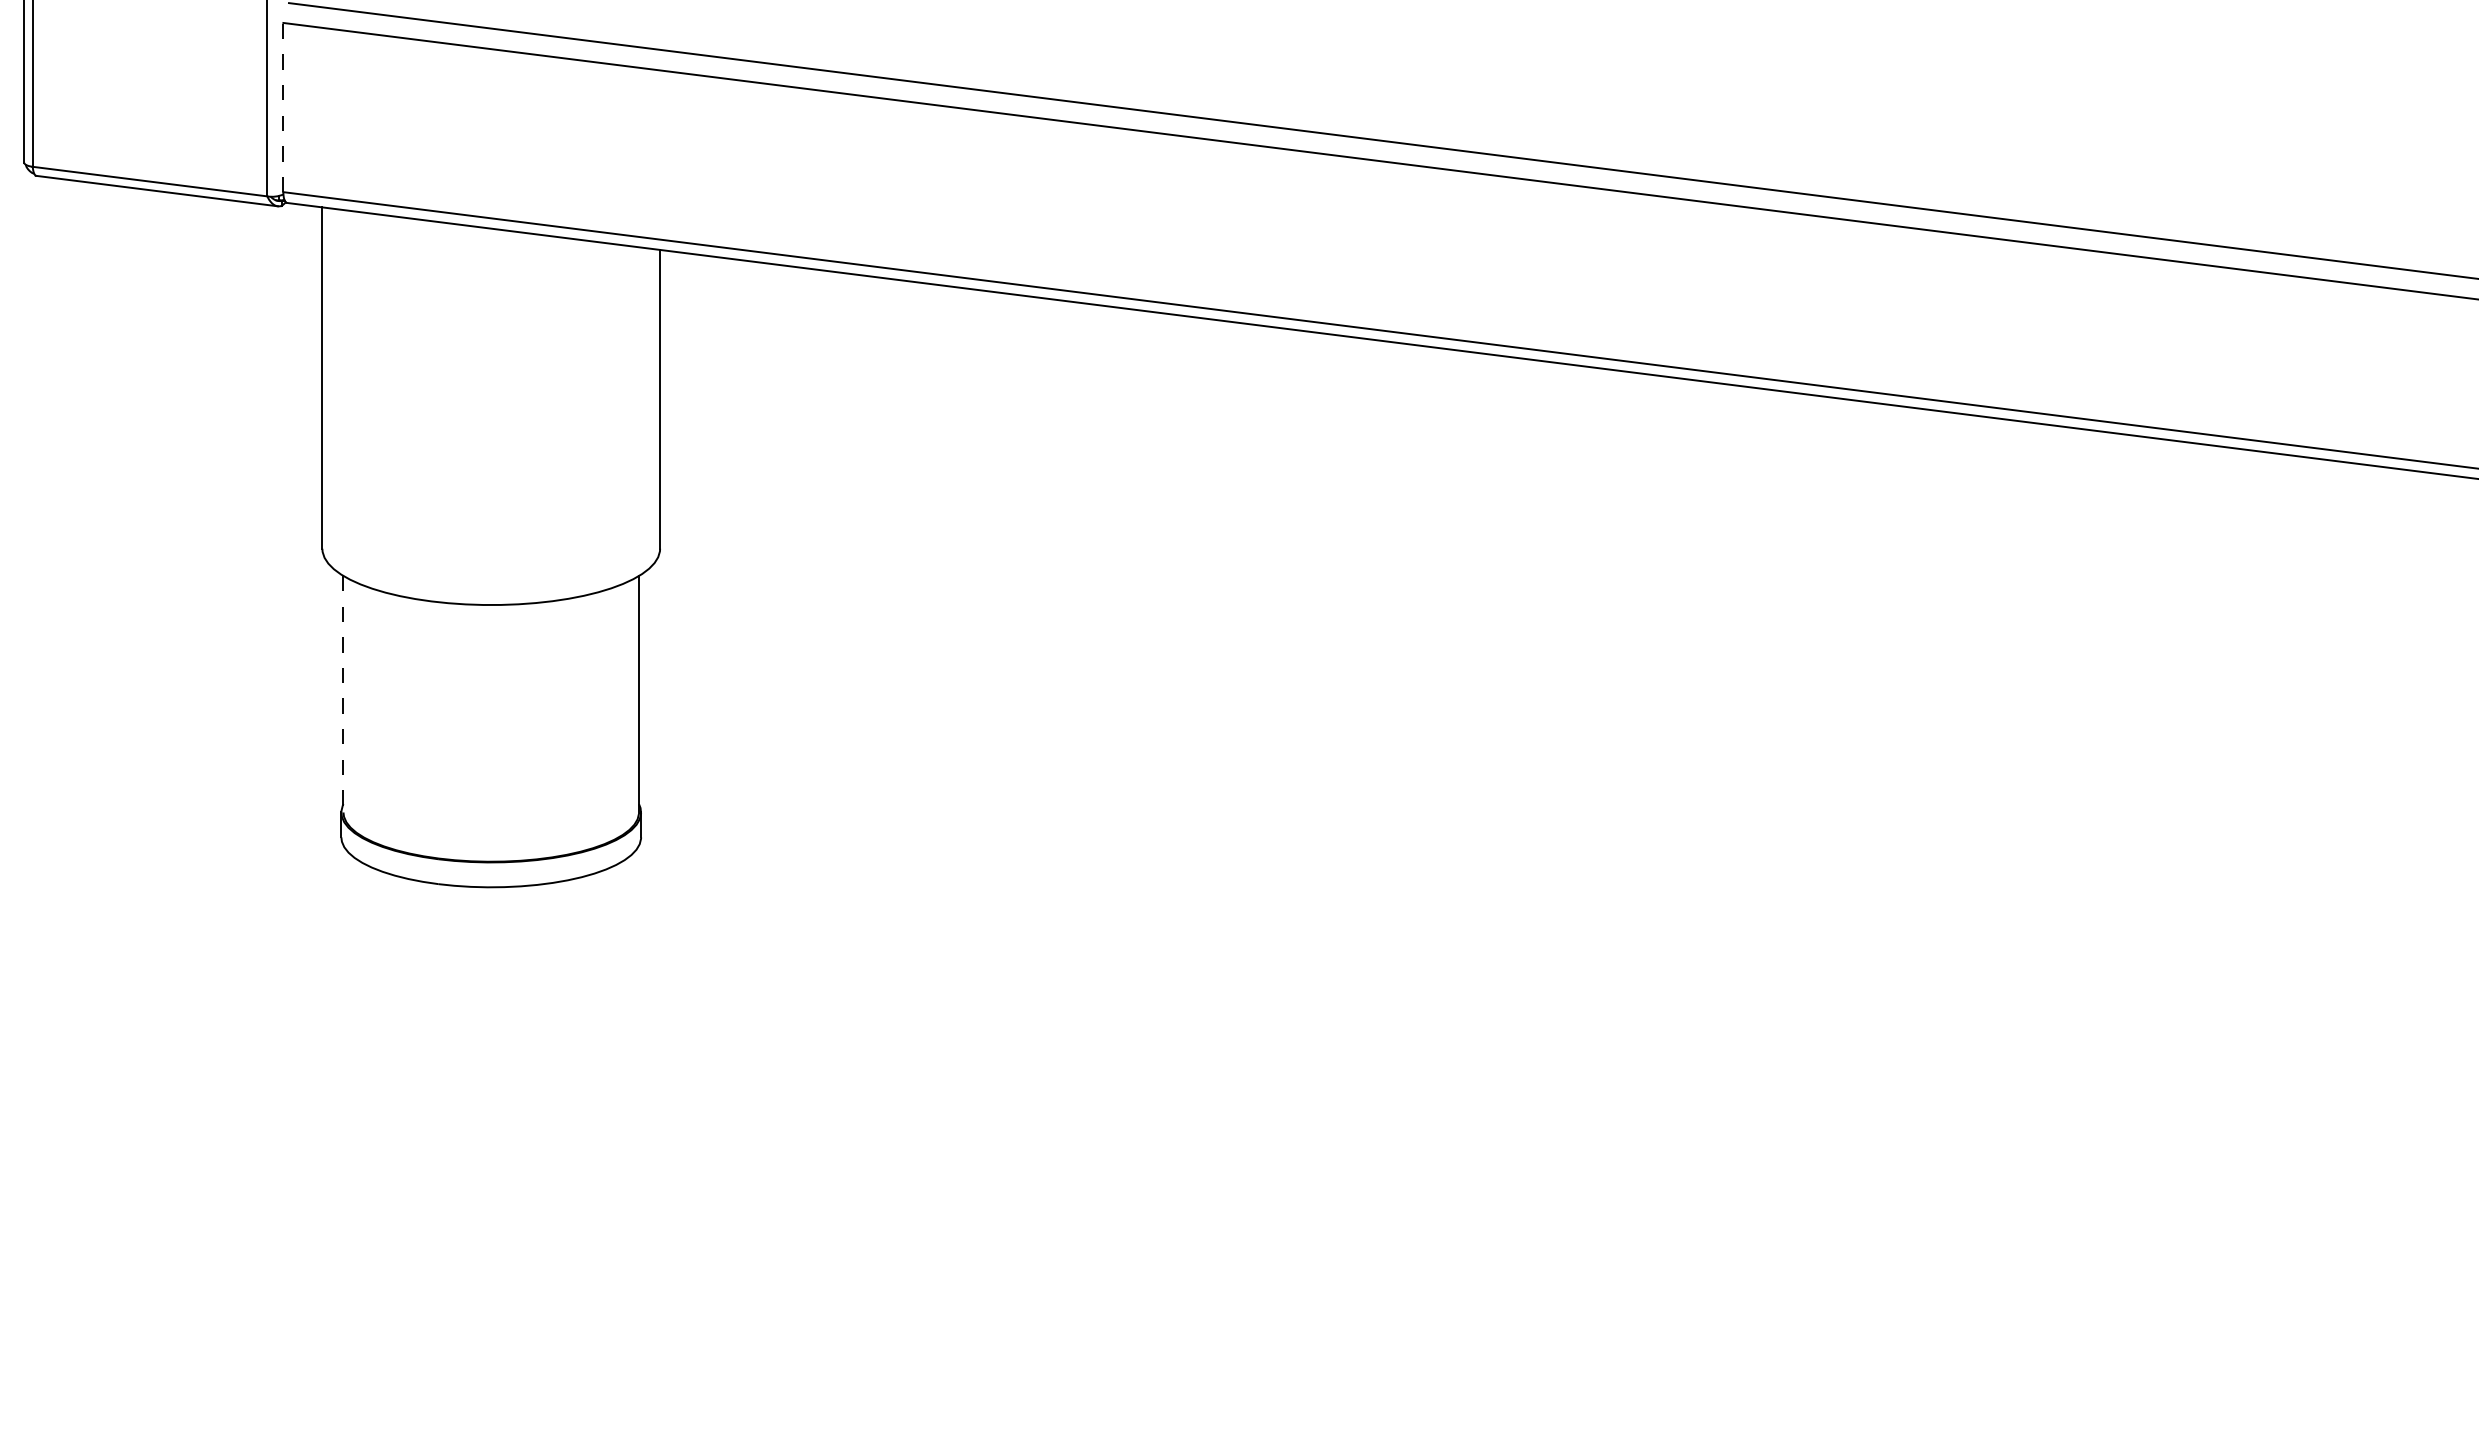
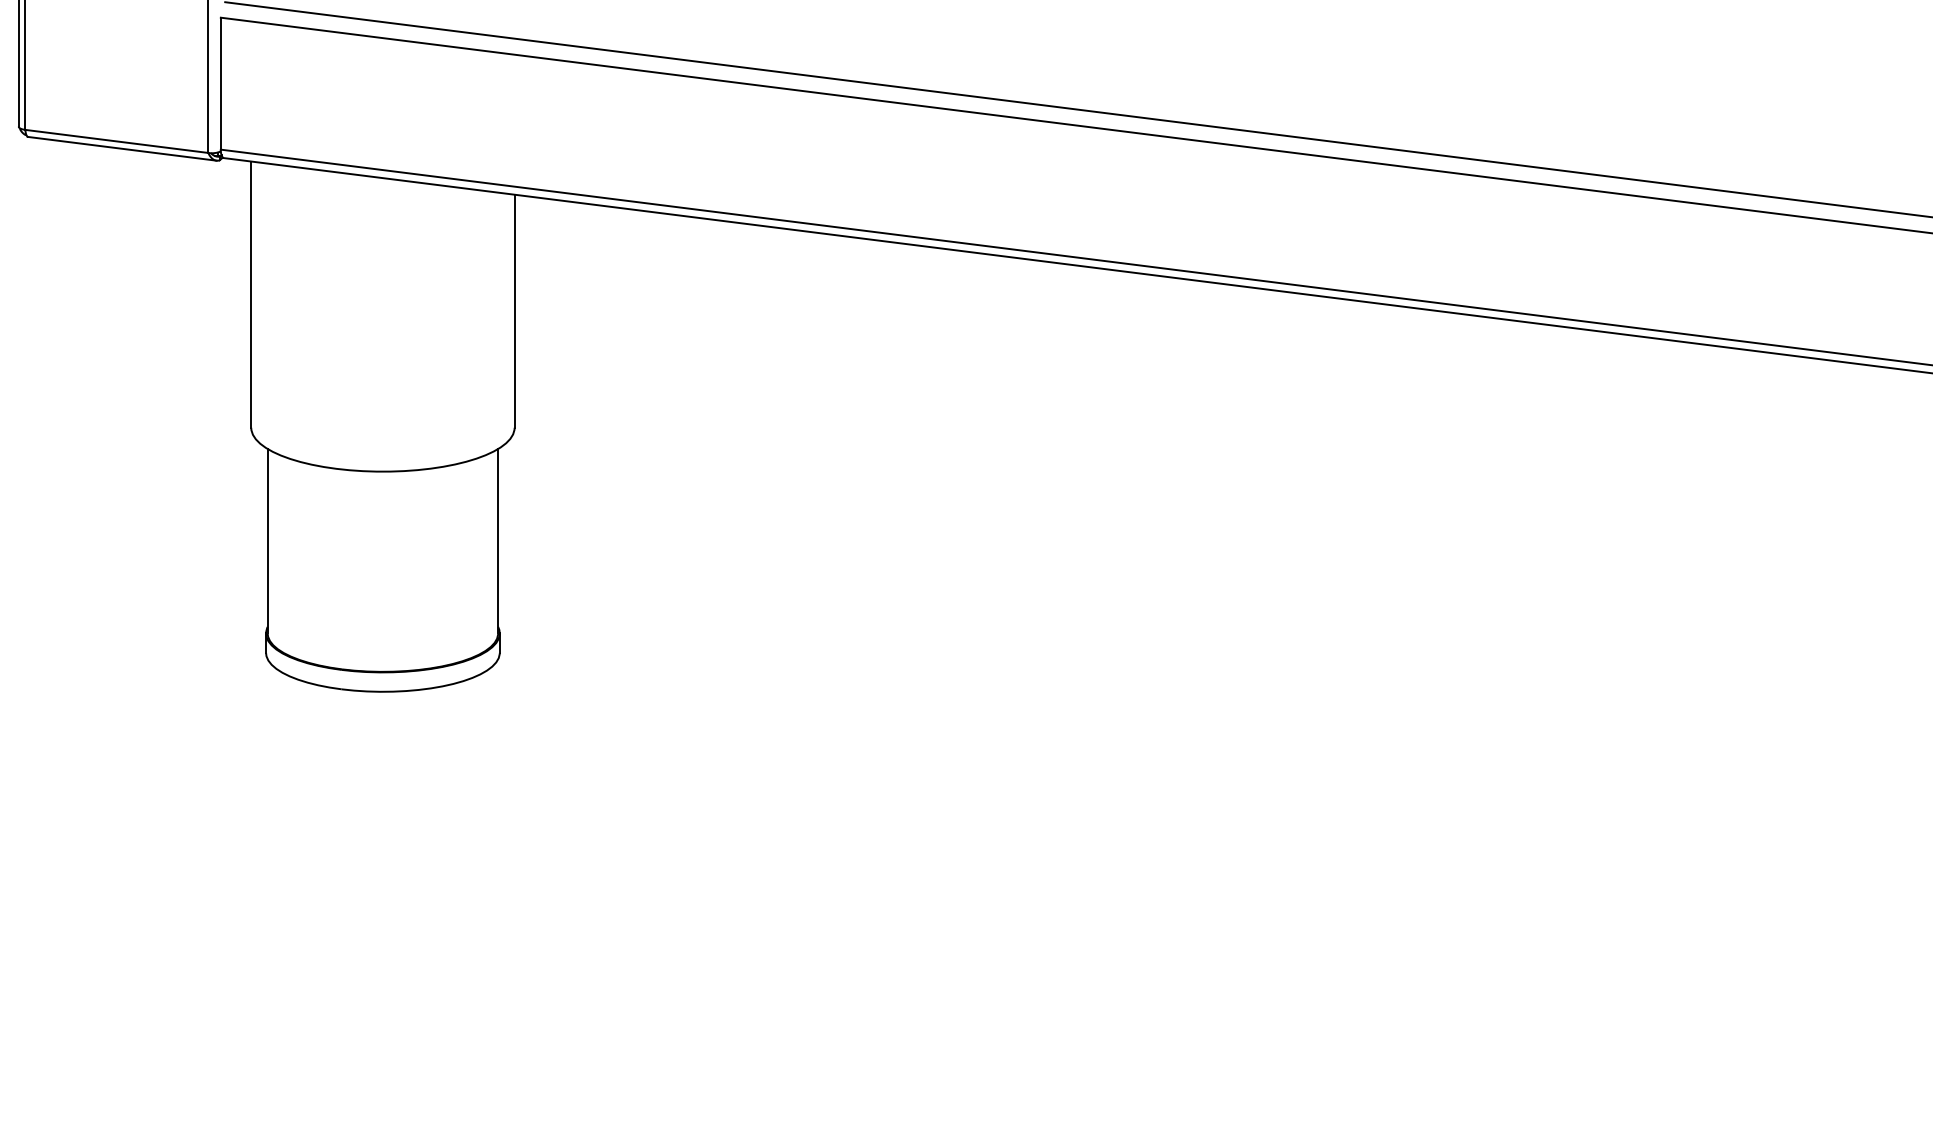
line: (283, 107) -> (220, 83), dashed -> solid
line: (343, 694) -> (267, 541), dashed -> solid

